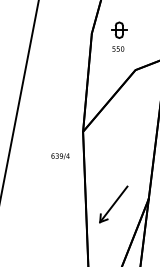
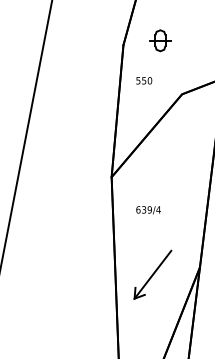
text: (118, 48) -> (144, 80), moved
text: (60, 156) -> (148, 210), moved

